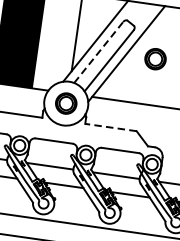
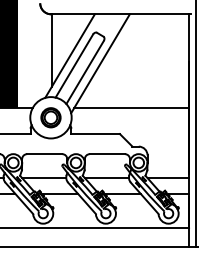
line: (98, 52) -> (74, 66), dashed -> solid
part: (155, 58) -> (127, 64), removed
line: (110, 127) -> (95, 134), dashed -> solid

